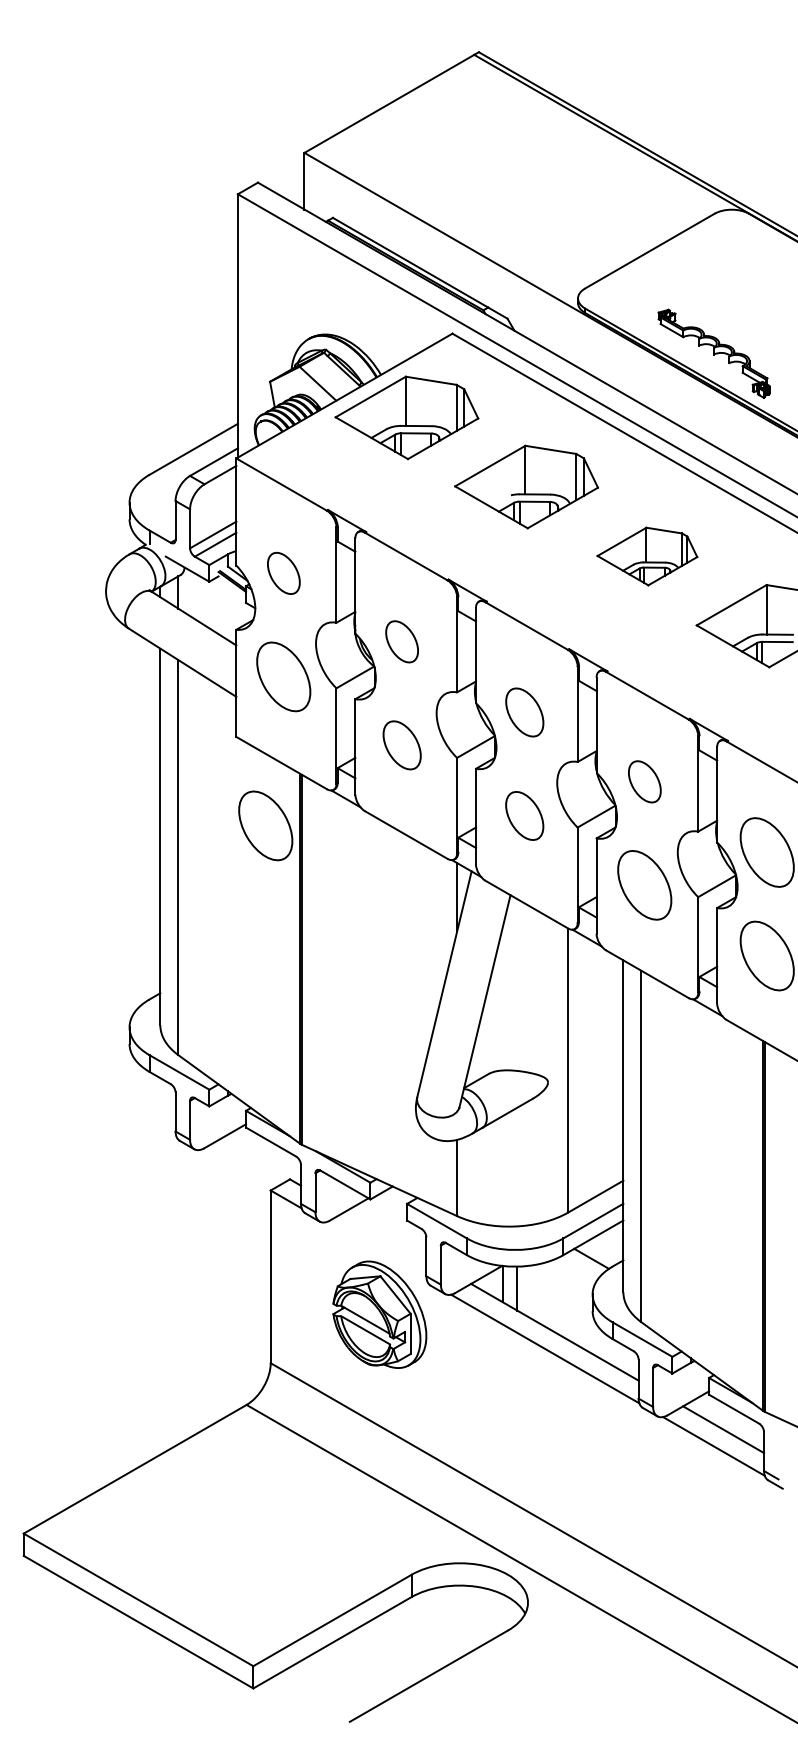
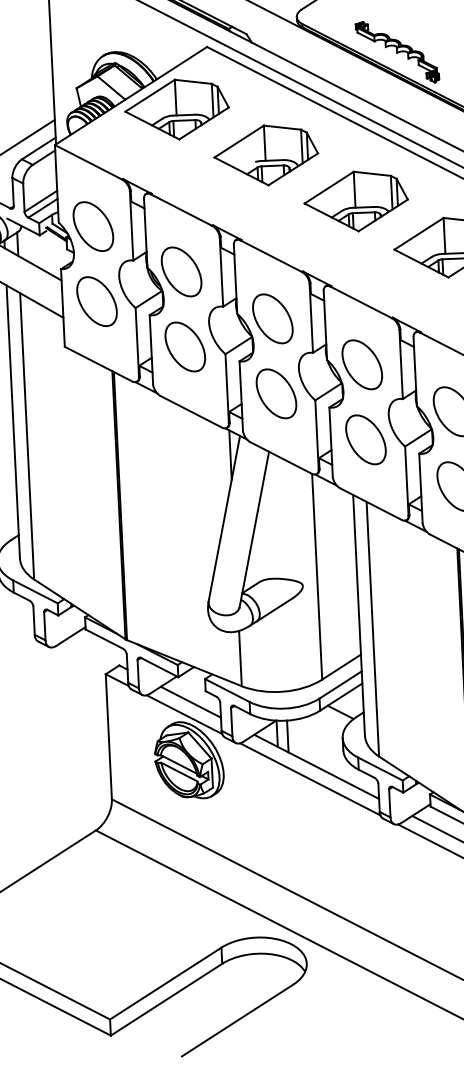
part: (647, 556) -> (356, 201), size x1.43
part: (283, 573) -> (93, 226), size x1.67
part: (401, 641) -> (181, 271), size x1.67
part: (524, 712) -> (272, 318), size x1.43
part: (401, 745) -> (184, 347), size x1.43
part: (644, 781) -> (362, 364), size x1.67
part: (524, 815) -> (276, 393), size x1.43
part: (265, 825) -> (89, 409), removed
line: (385, 1234) -> (190, 702), added
line: (376, 1251) -> (184, 714), added

